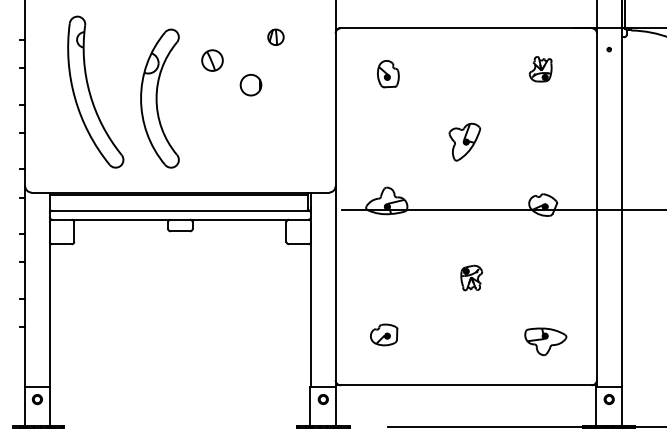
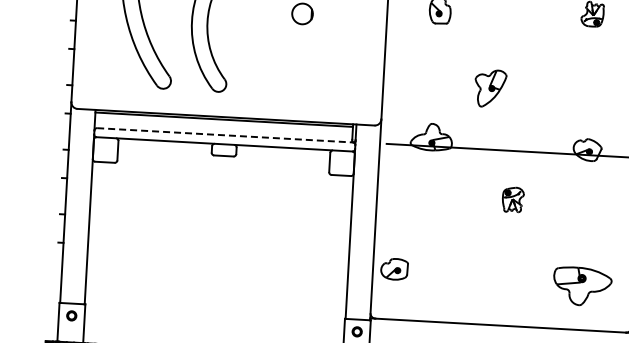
part: (464, 141) -> (490, 87), moved
line: (180, 210) -> (225, 135), solid -> dashed
part: (471, 277) -> (513, 199), moved
part: (384, 334) -> (394, 268), moved
part: (545, 341) -> (582, 286), size x1.4

